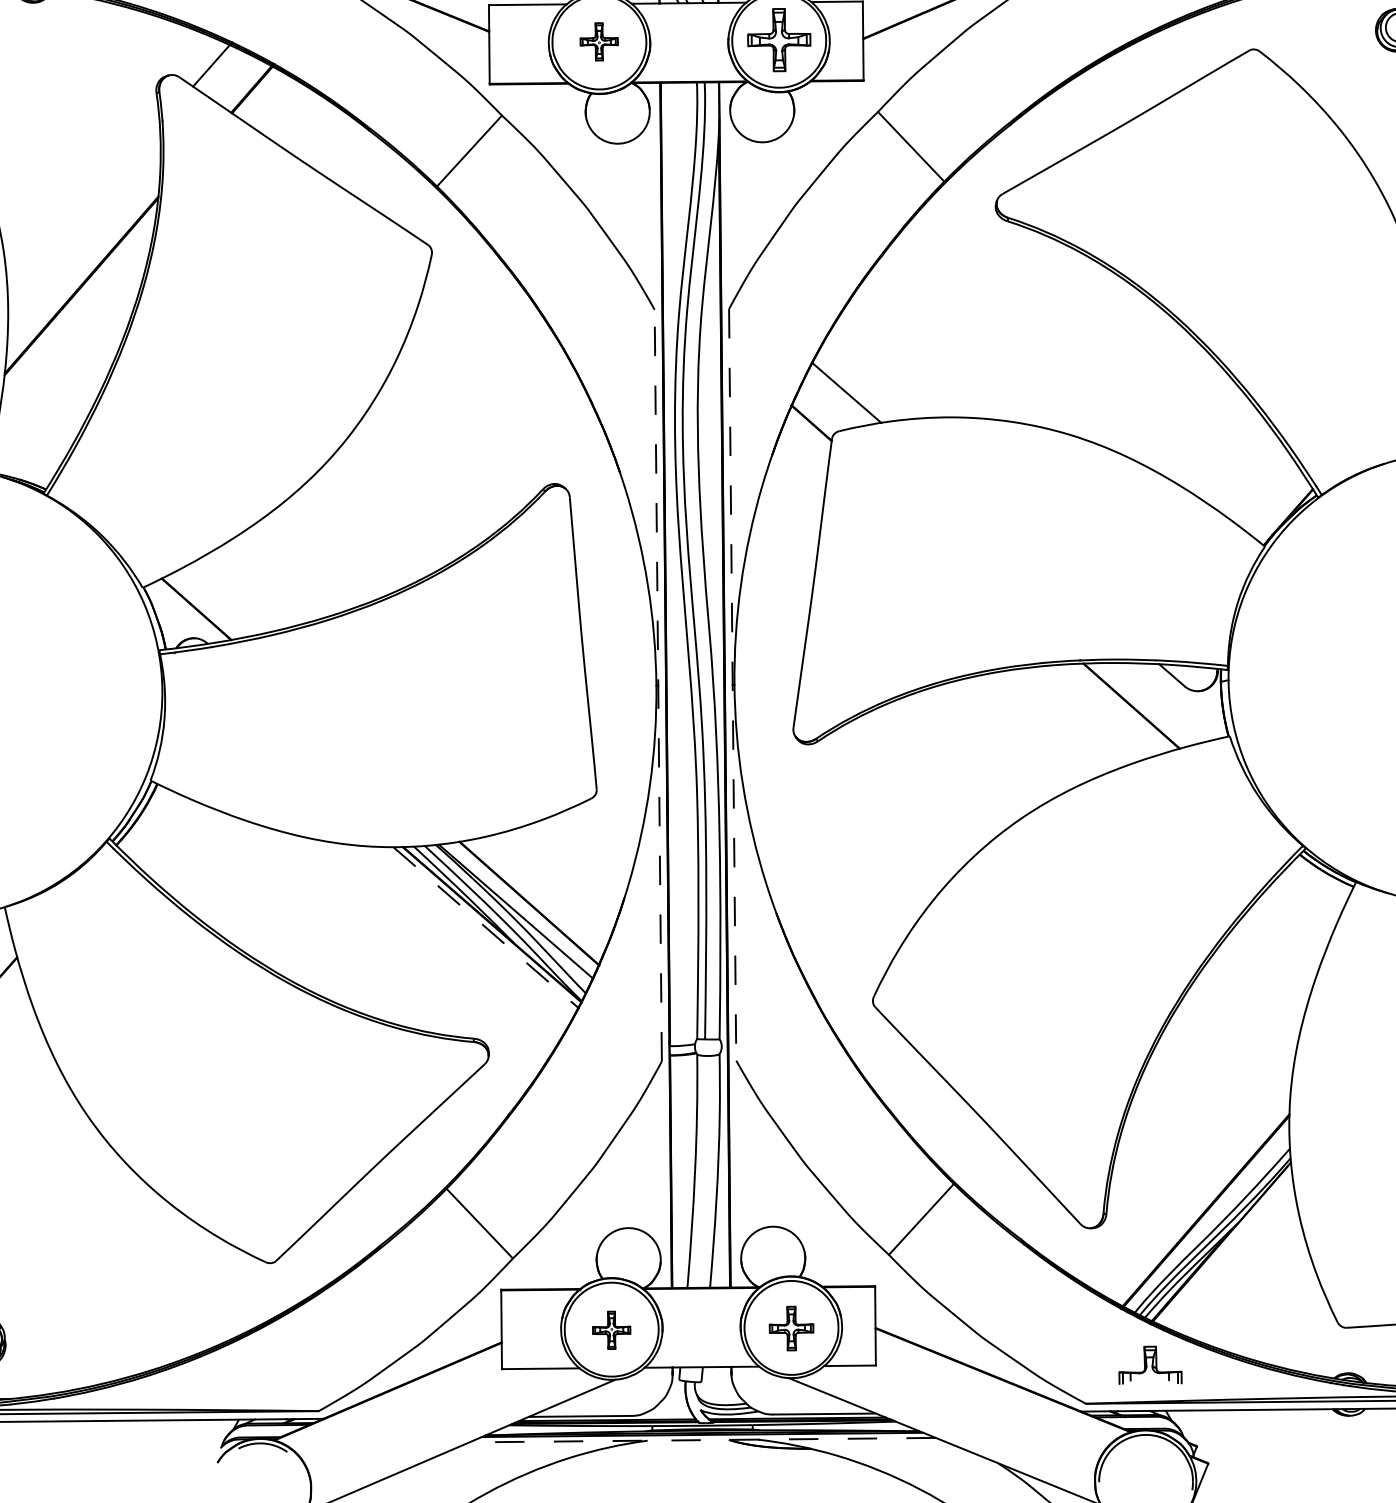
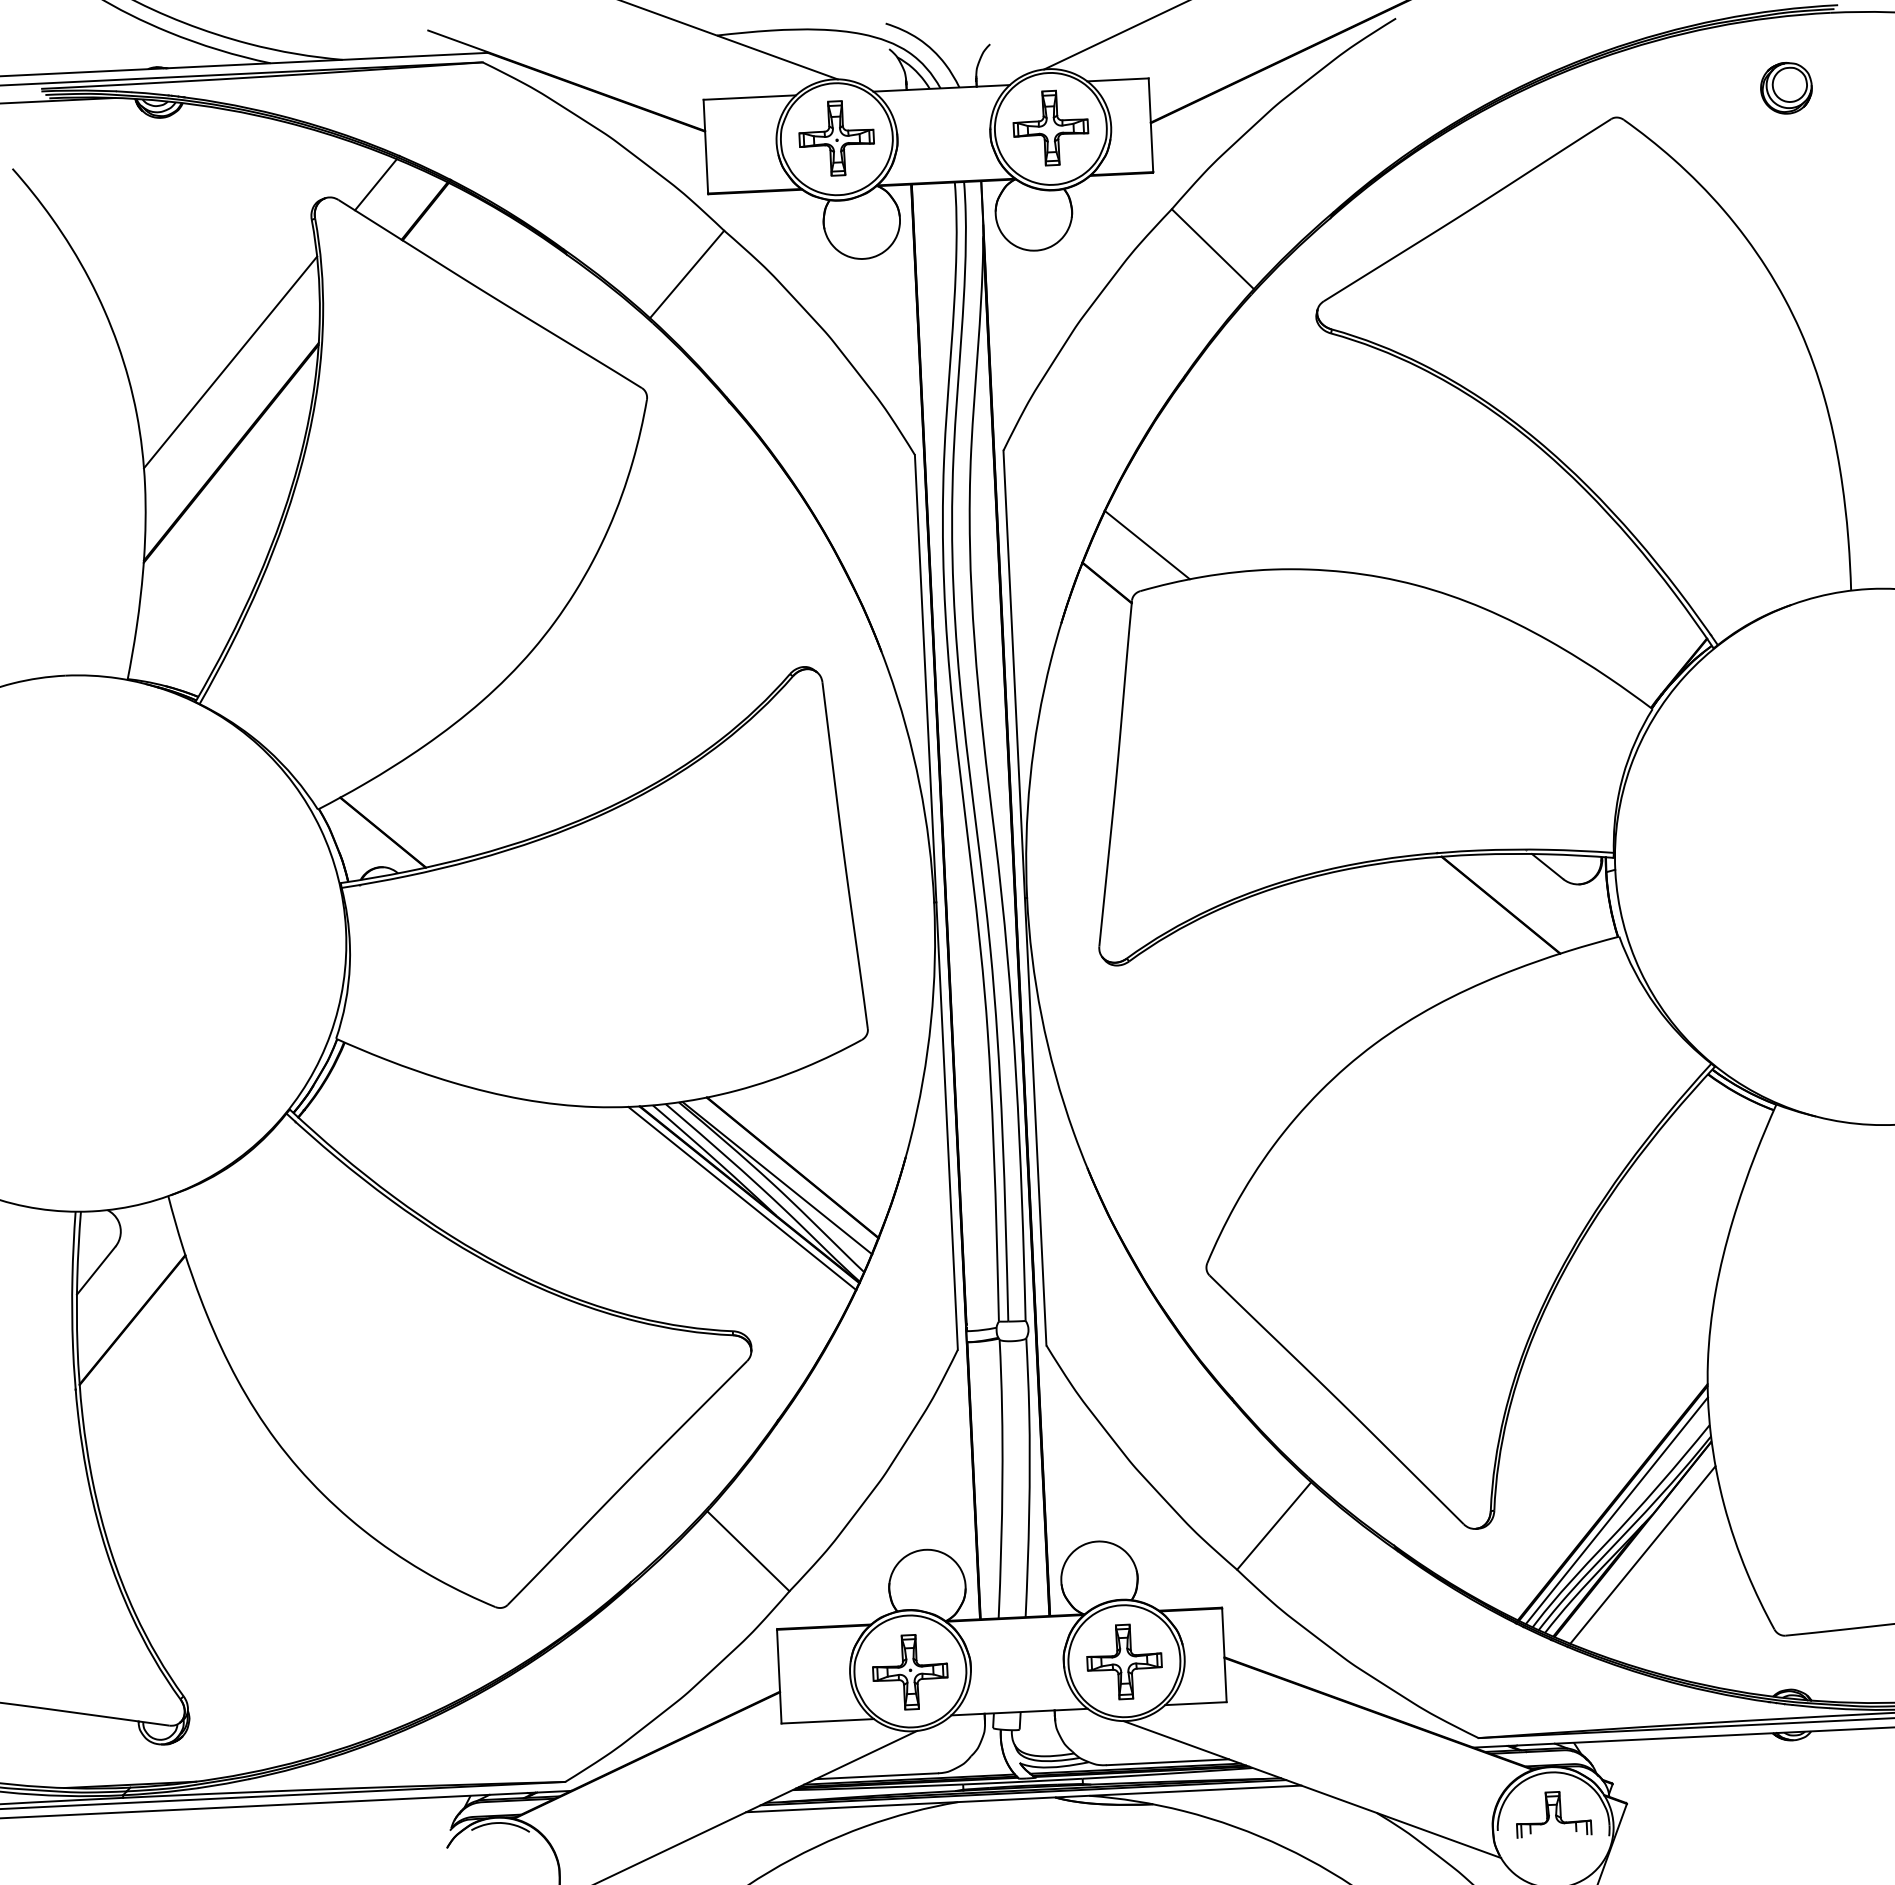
part: (599, 41) -> (836, 138), size x1.67
line: (83, 210) -> (230, 362), added
line: (658, 685) -> (936, 902), dashed -> solid
line: (732, 685) -> (1024, 898), dashed -> solid
line: (486, 927) -> (742, 1198), dashed -> solid
line: (1208, 1217) -> (1616, 1510), added
line: (1229, 1255) -> (1642, 1554), added
part: (791, 1328) -> (1124, 1661), size x1.43
part: (611, 1330) -> (910, 1672), size x1.67
part: (1151, 1365) -> (1554, 1814), moved
line: (702, 1439) -> (1023, 1798), dashed -> solid

